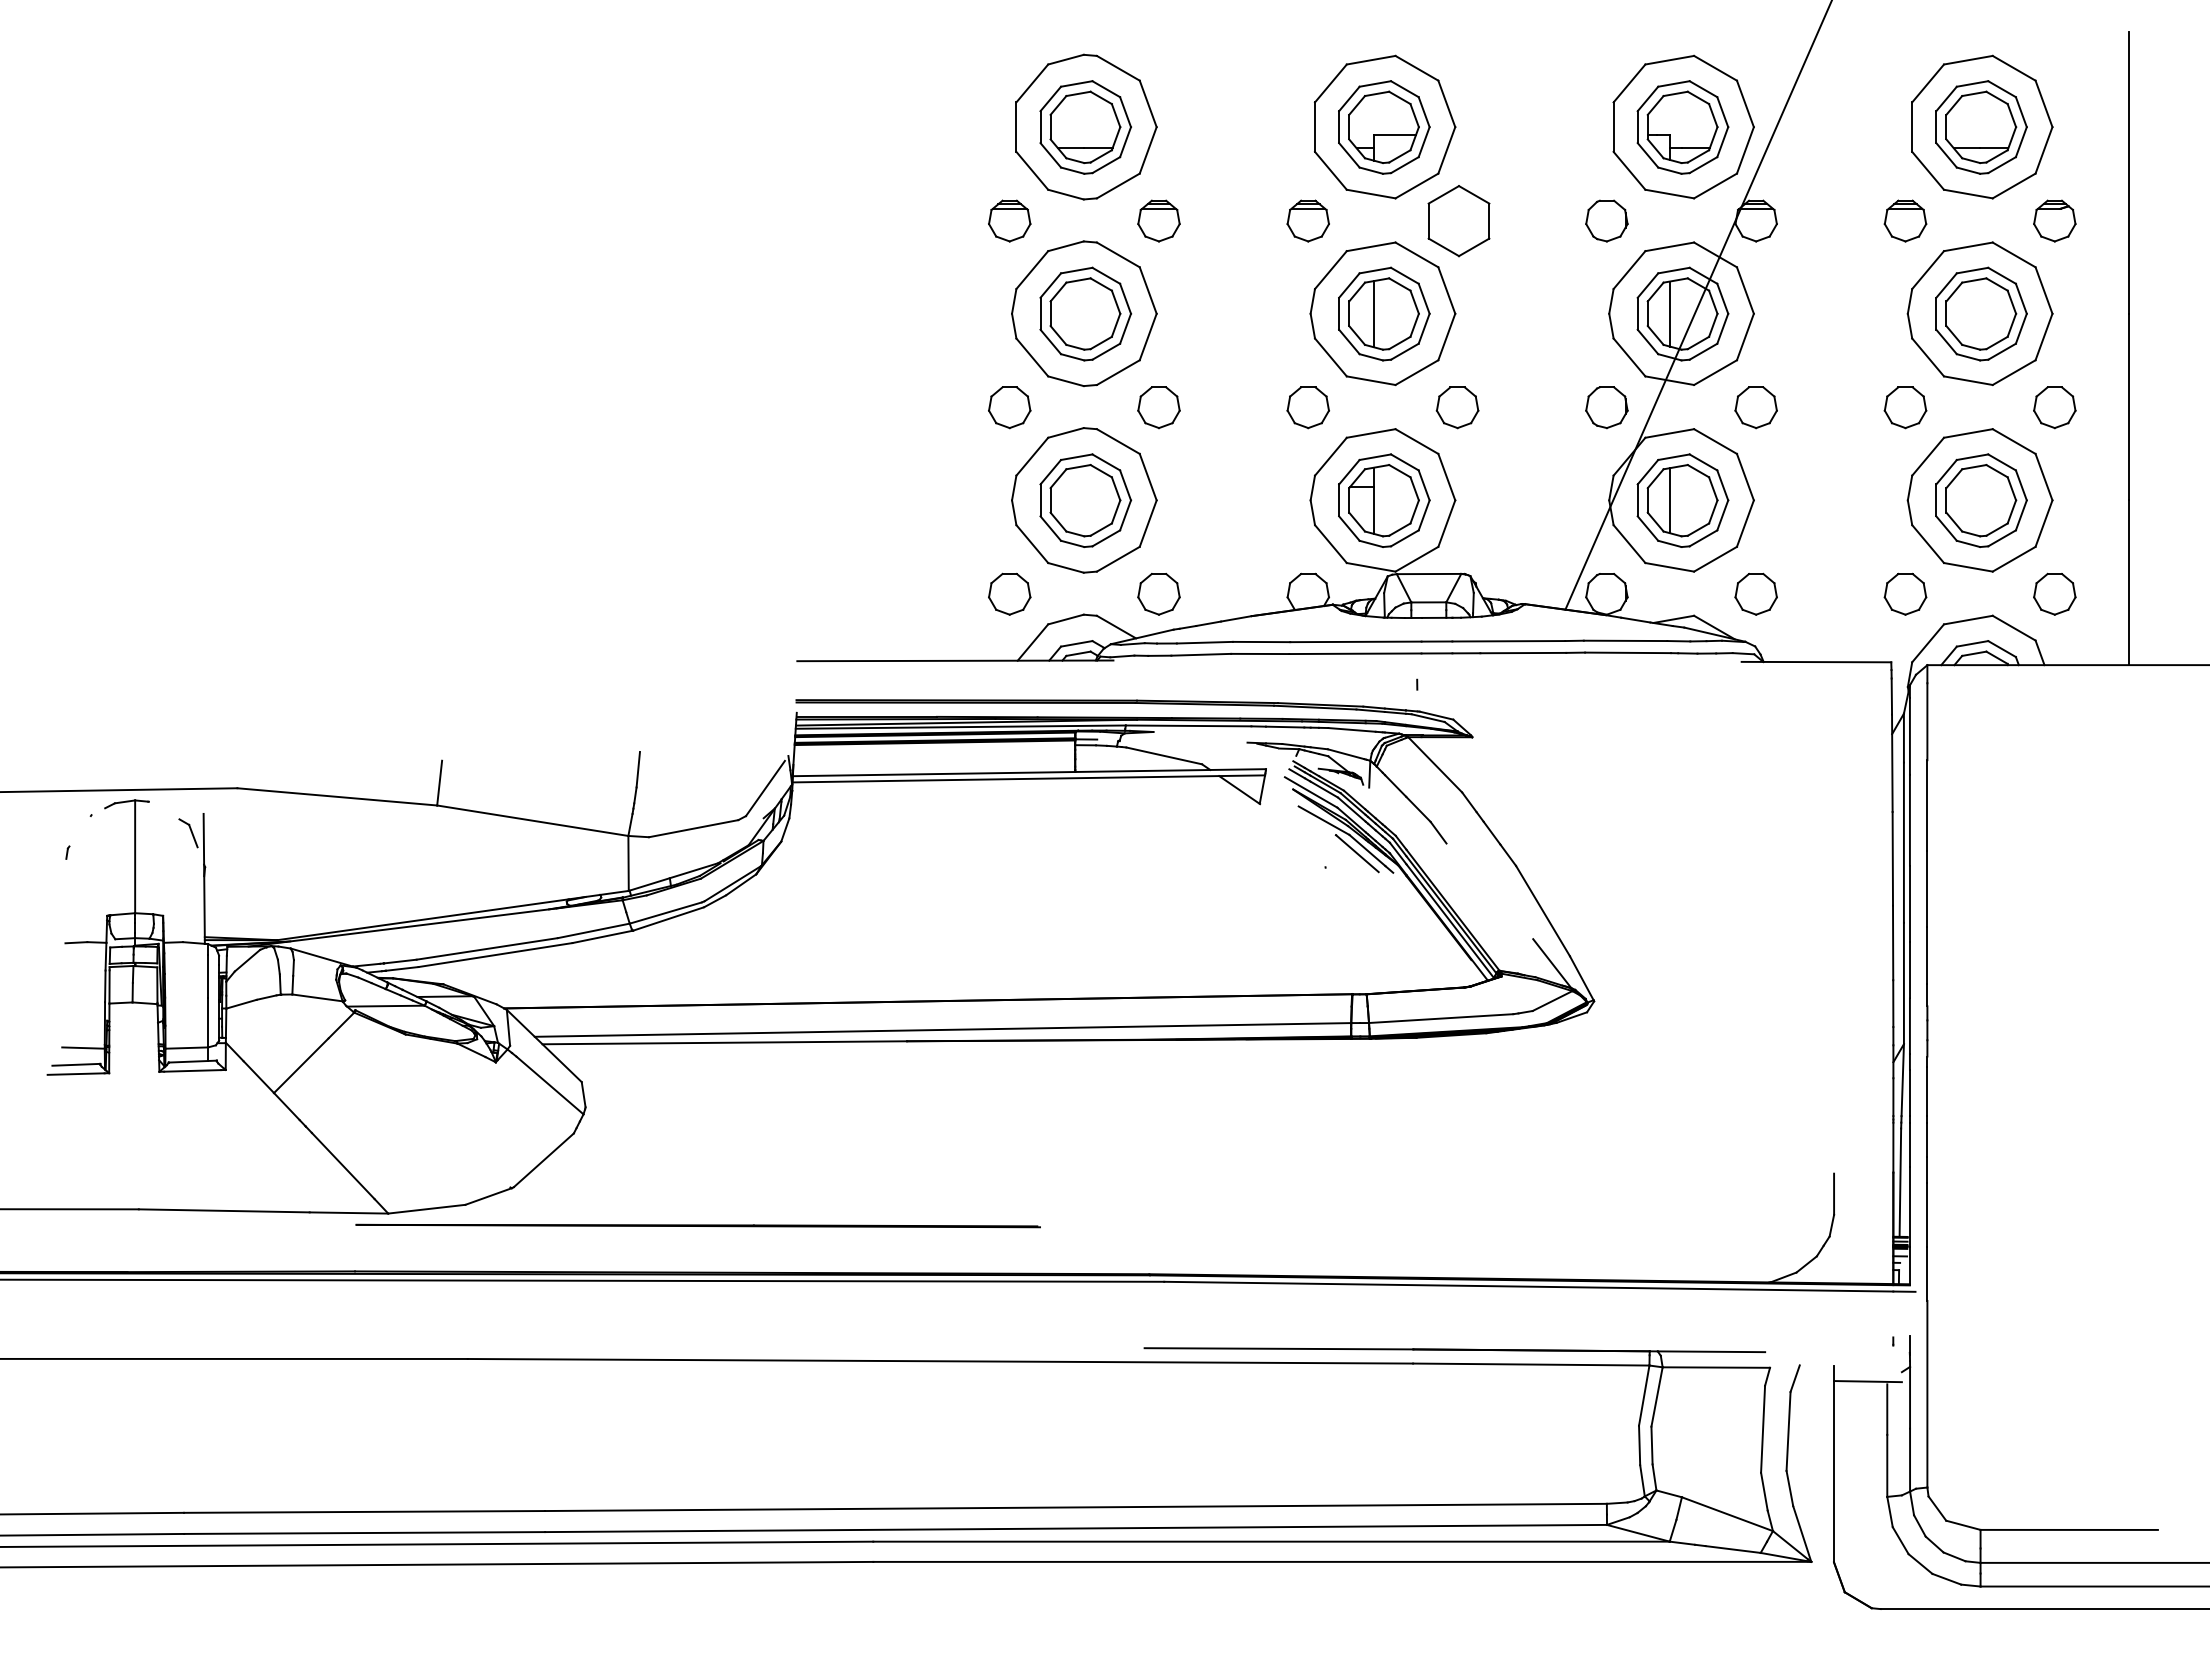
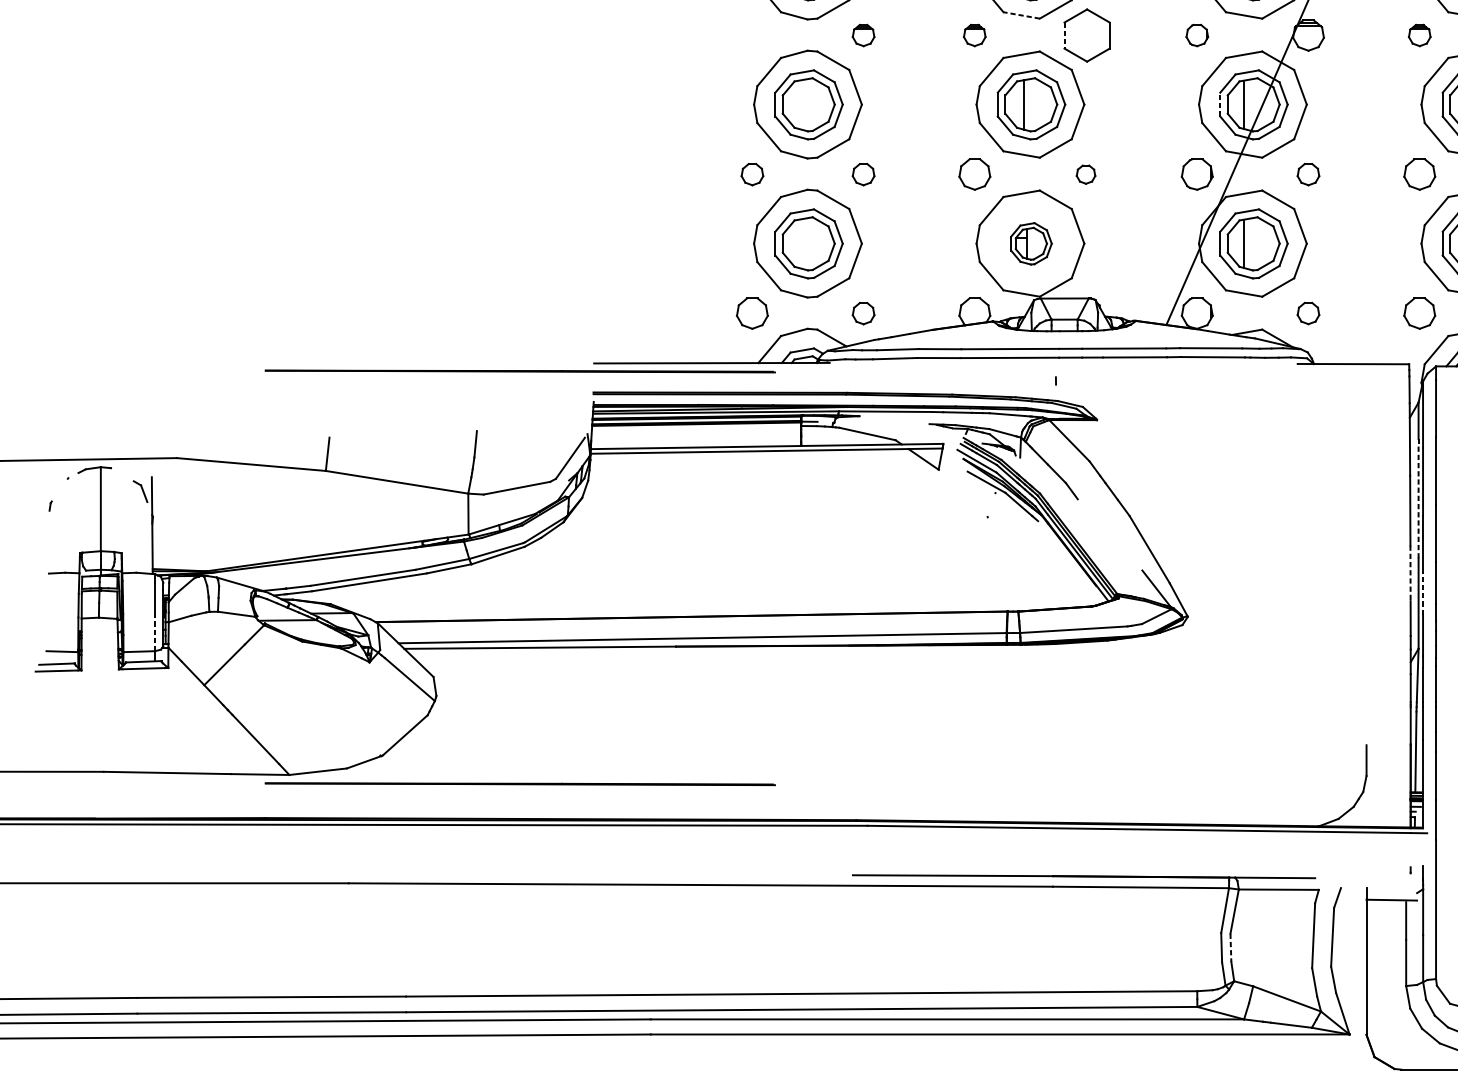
line: (1371, 194) -> (1021, 15), solid -> dashed
part: (1009, 220) -> (752, 35), removed
part: (1158, 220) -> (863, 35), size x0.7
part: (1307, 220) -> (974, 35), size x0.7
part: (1606, 220) -> (1196, 35), size x0.7
part: (1905, 220) -> (1419, 35), size x0.7
line: (1428, 221) -> (1064, 35), solid -> dashed
line: (1637, 313) -> (1220, 104), solid -> dashed
part: (1009, 407) -> (752, 174), size x0.7
part: (1158, 407) -> (863, 174), size x0.7
part: (1457, 407) -> (1085, 174), size x0.6
part: (1755, 407) -> (1307, 174), size x0.7
part: (1384, 500) -> (1031, 243), size x0.6
part: (1755, 593) -> (1307, 313), size x0.7
part: (1158, 594) -> (863, 313), size x0.7
line: (697, 671) -> (519, 371), added
line: (1903, 842) -> (1418, 498), solid -> dashed
line: (1357, 853) -> (1011, 506), removed
line: (1893, 943) -> (1410, 573), solid -> dashed
line: (1909, 969) -> (1422, 593), solid -> dashed
line: (208, 1022) -> (155, 632), solid -> dashed
line: (1652, 1445) -> (1231, 947), solid -> dashed

